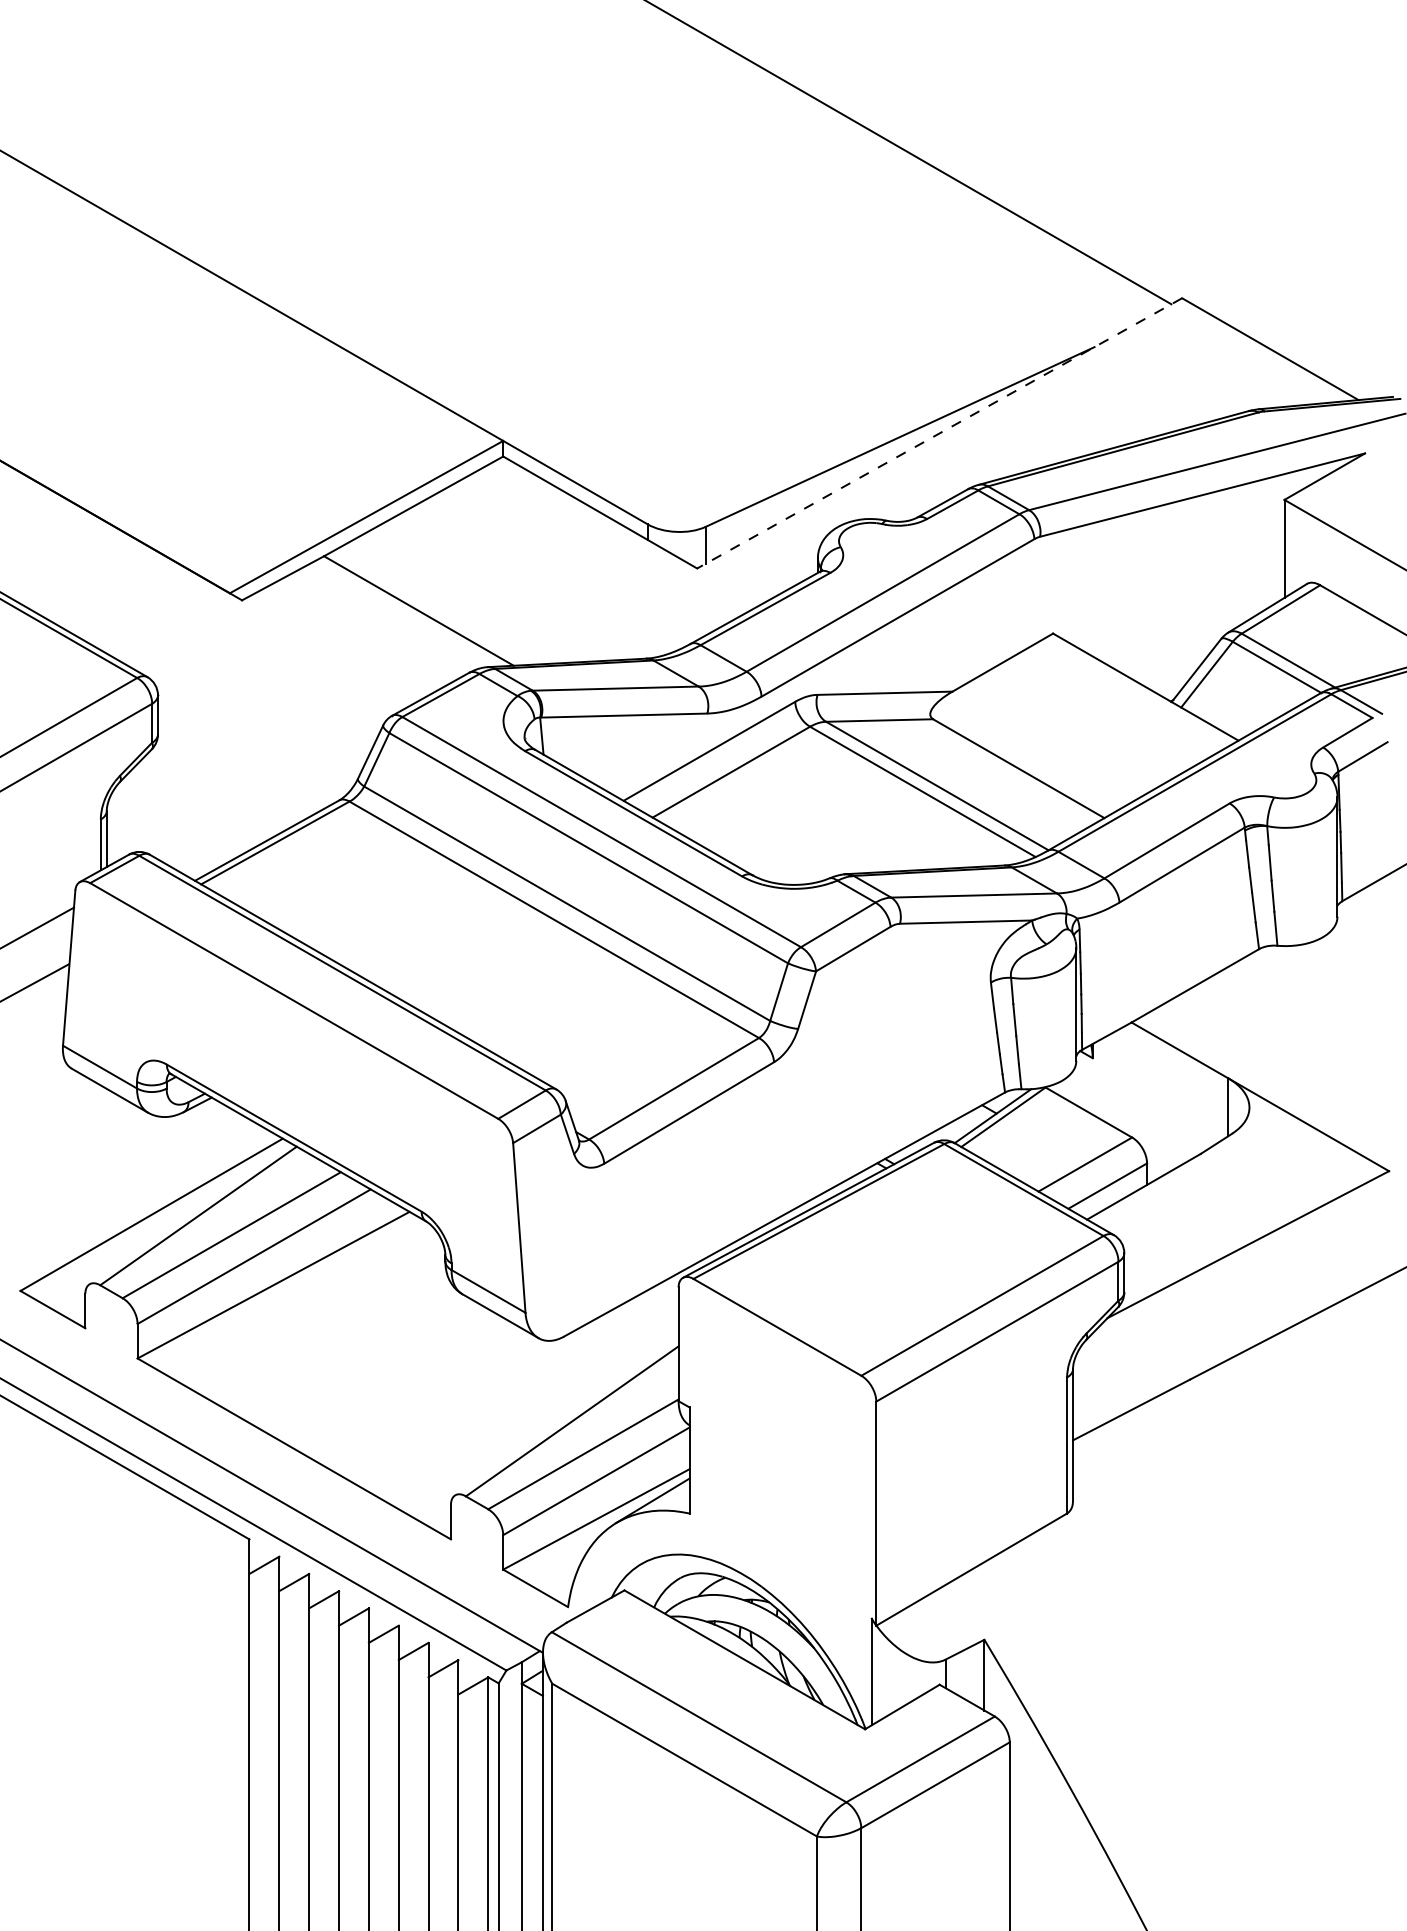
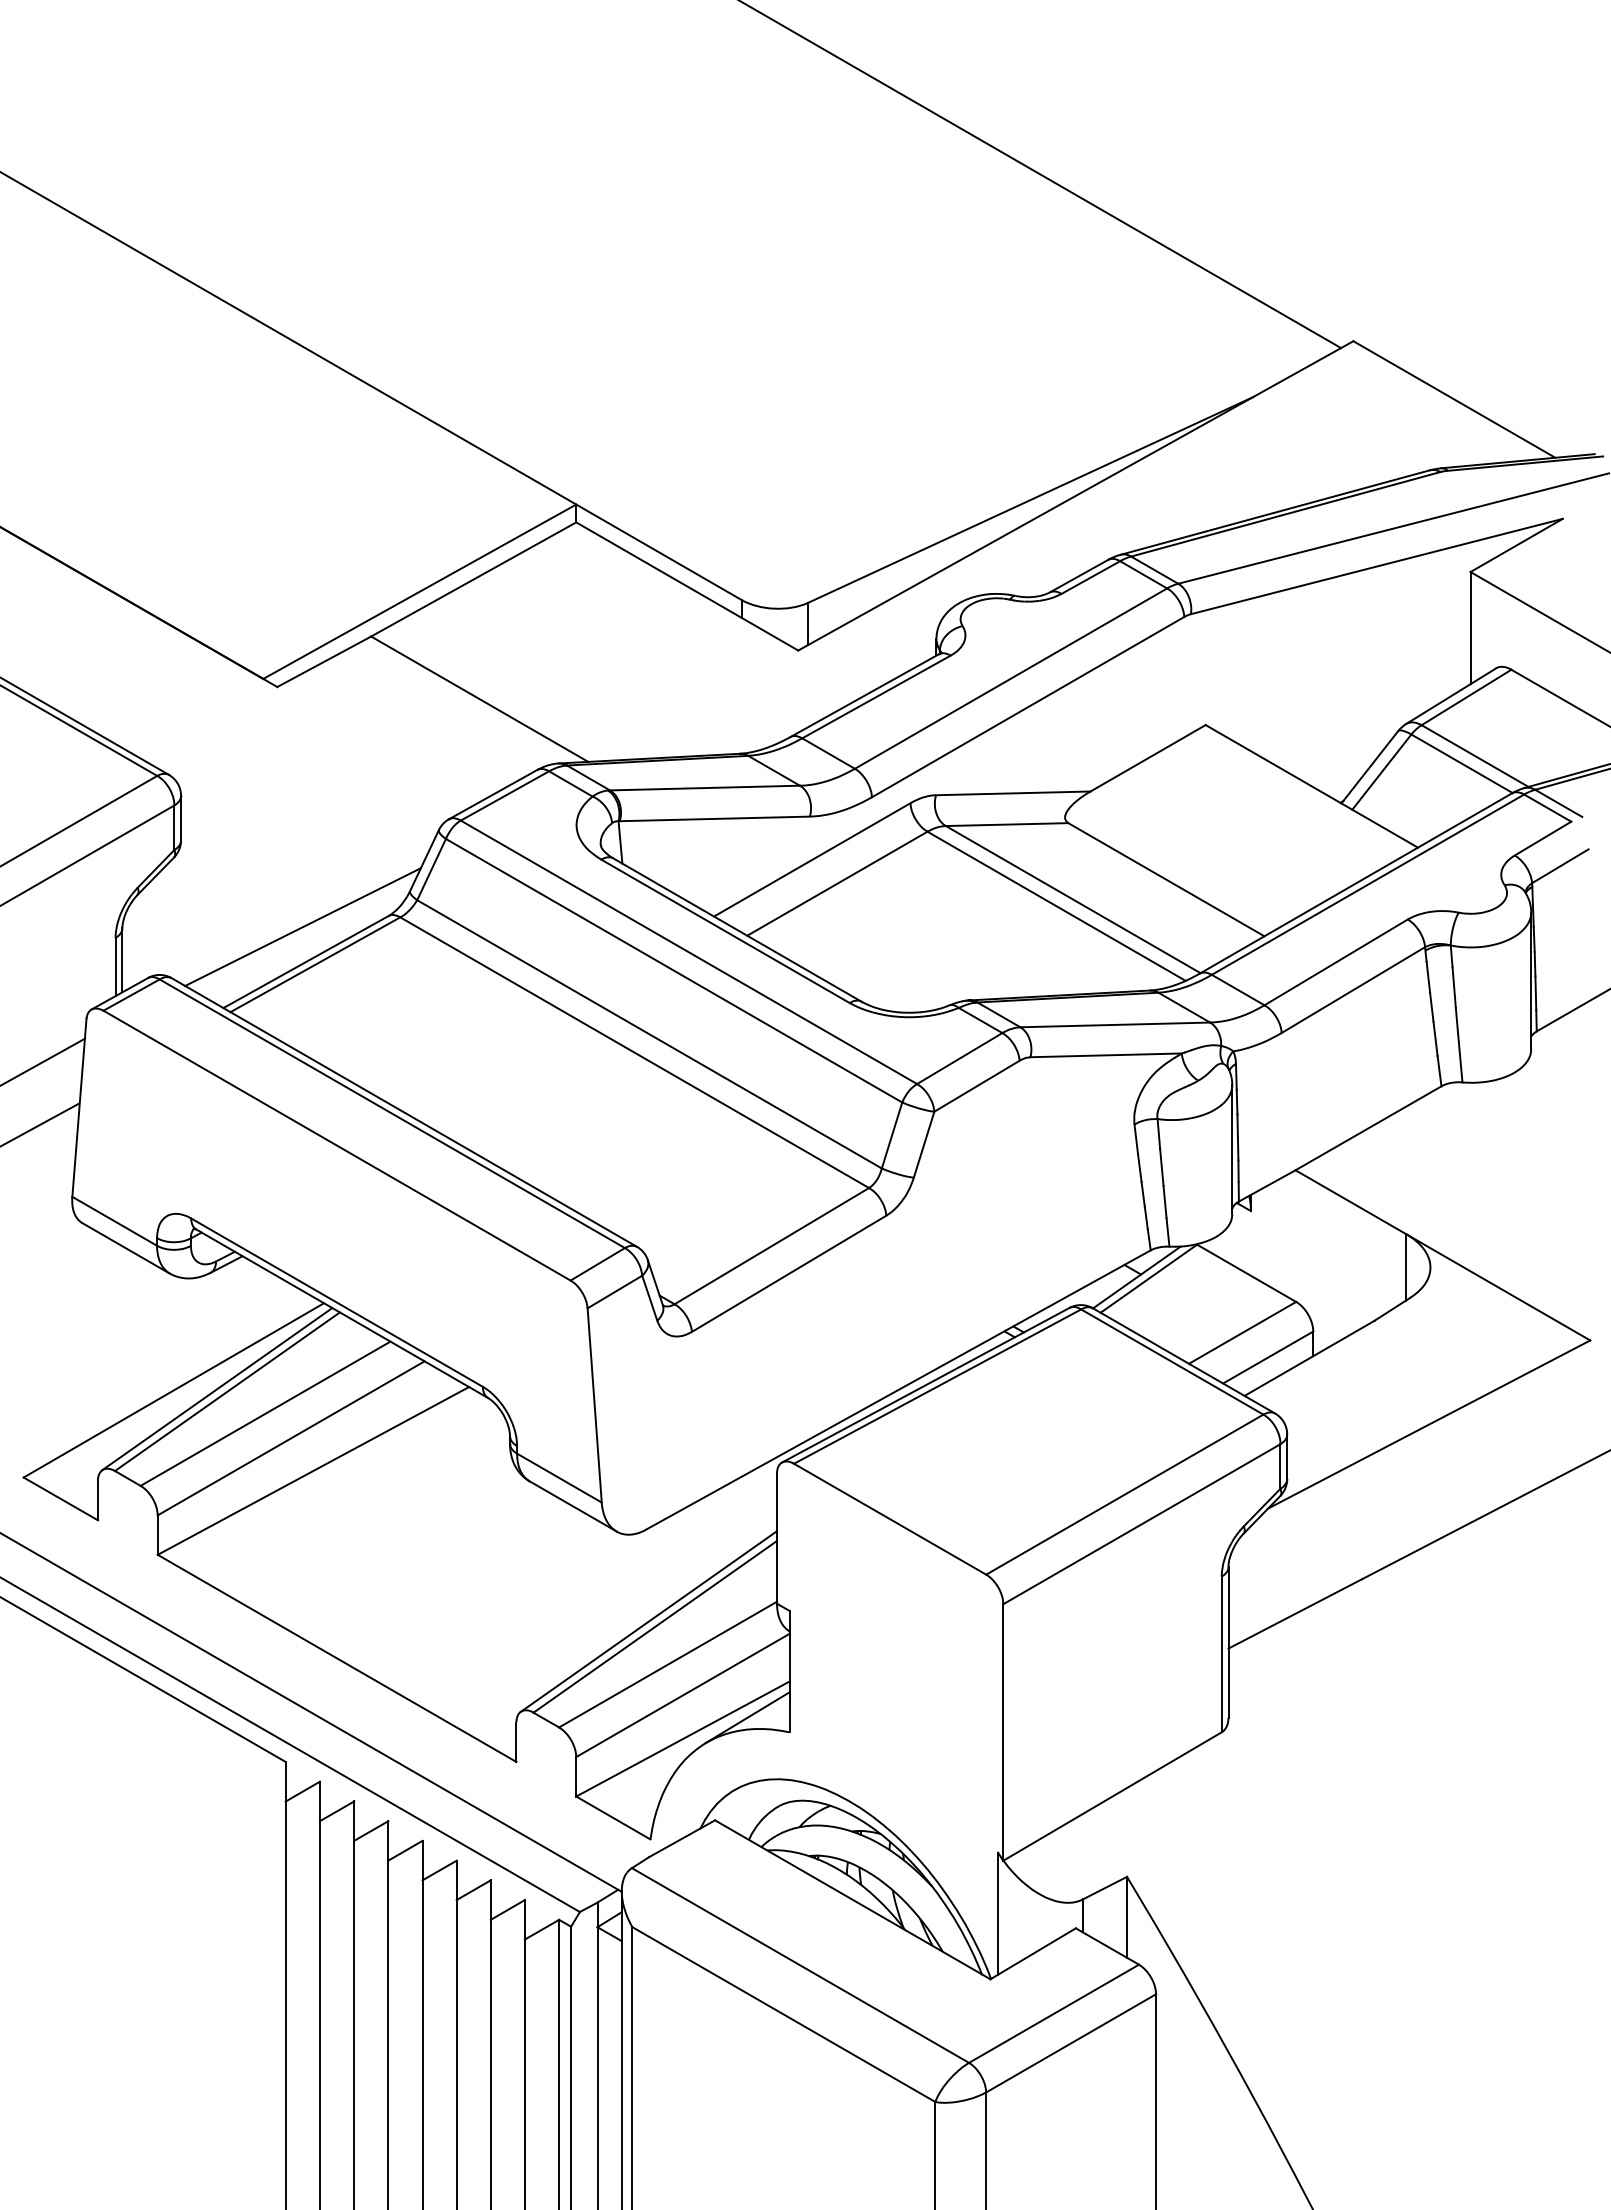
line: (939, 433) -> (1075, 495), dashed -> solid
line: (264, 809) -> (302, 926), added
line: (189, 1214) -> (217, 1389), added
line: (566, 1416) -> (648, 1621), added

